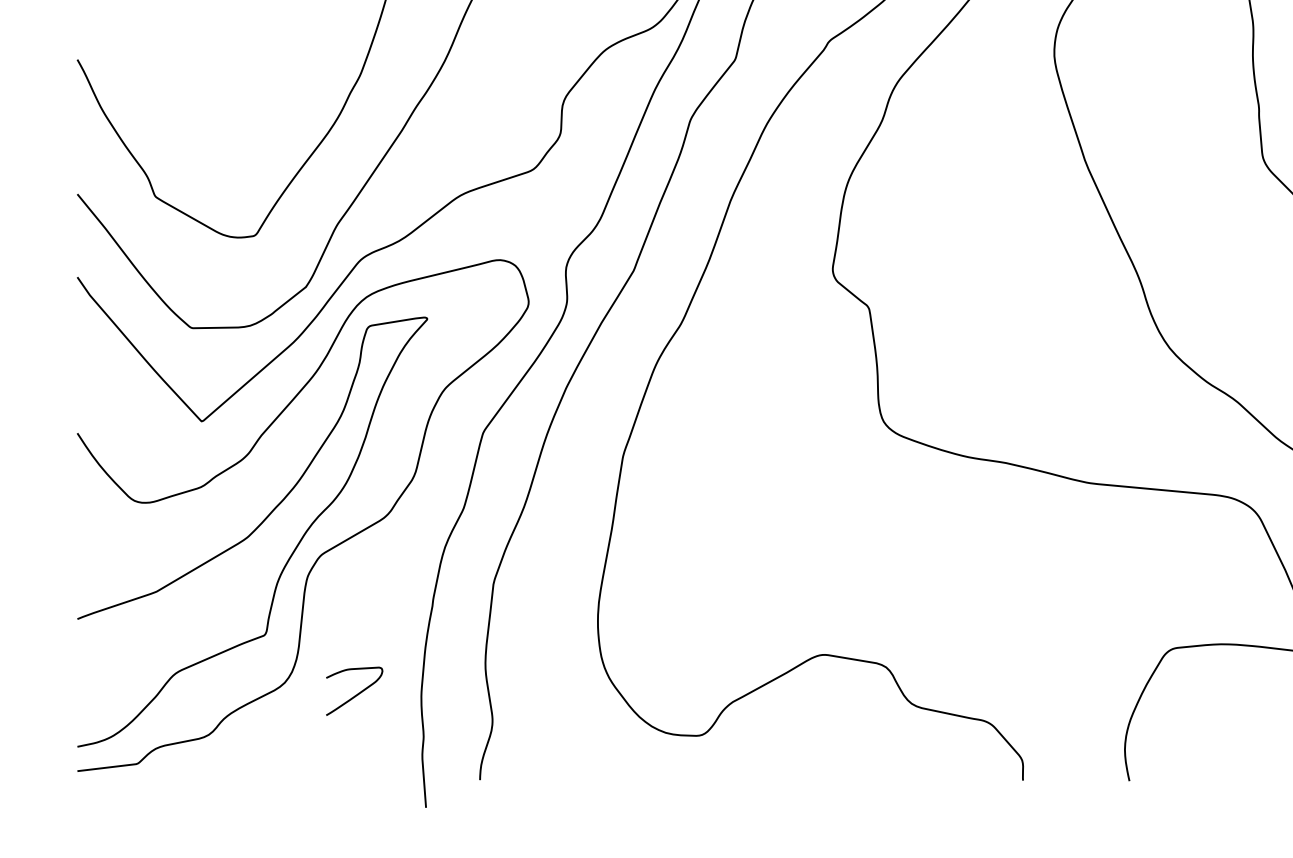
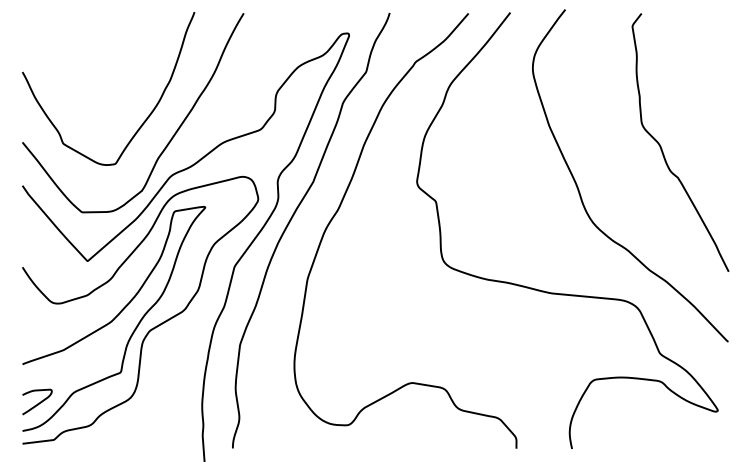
curve: (354, 694) -> (37, 403), moved

